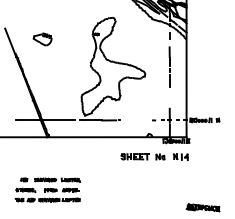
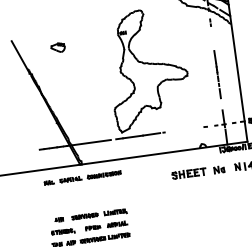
part: (41, 38) -> (56, 47), size x0.62
line: (169, 66) -> (217, 74), moved
line: (47, 149) -> (82, 179), added

